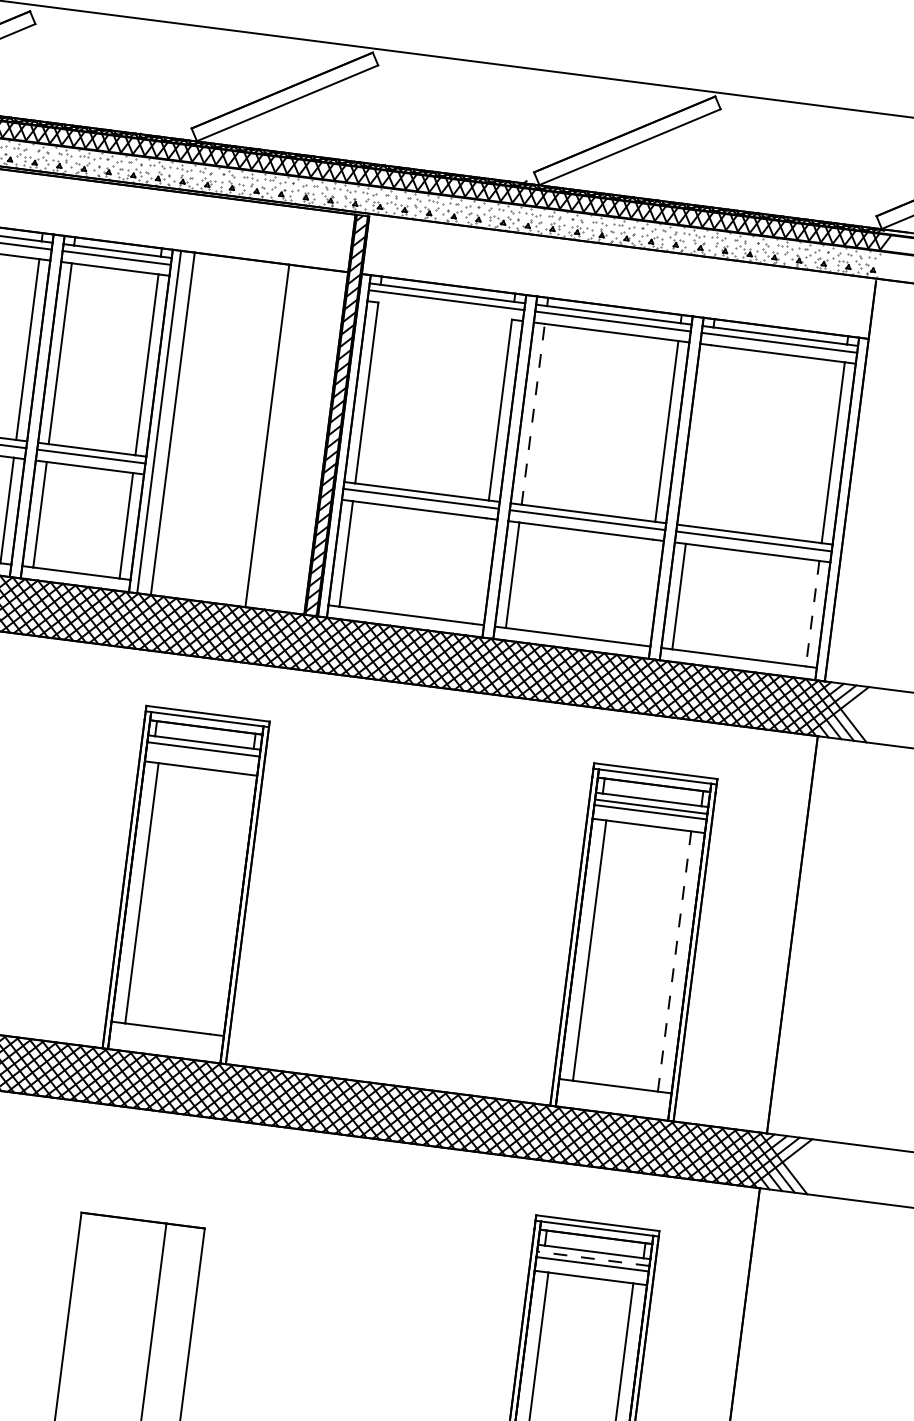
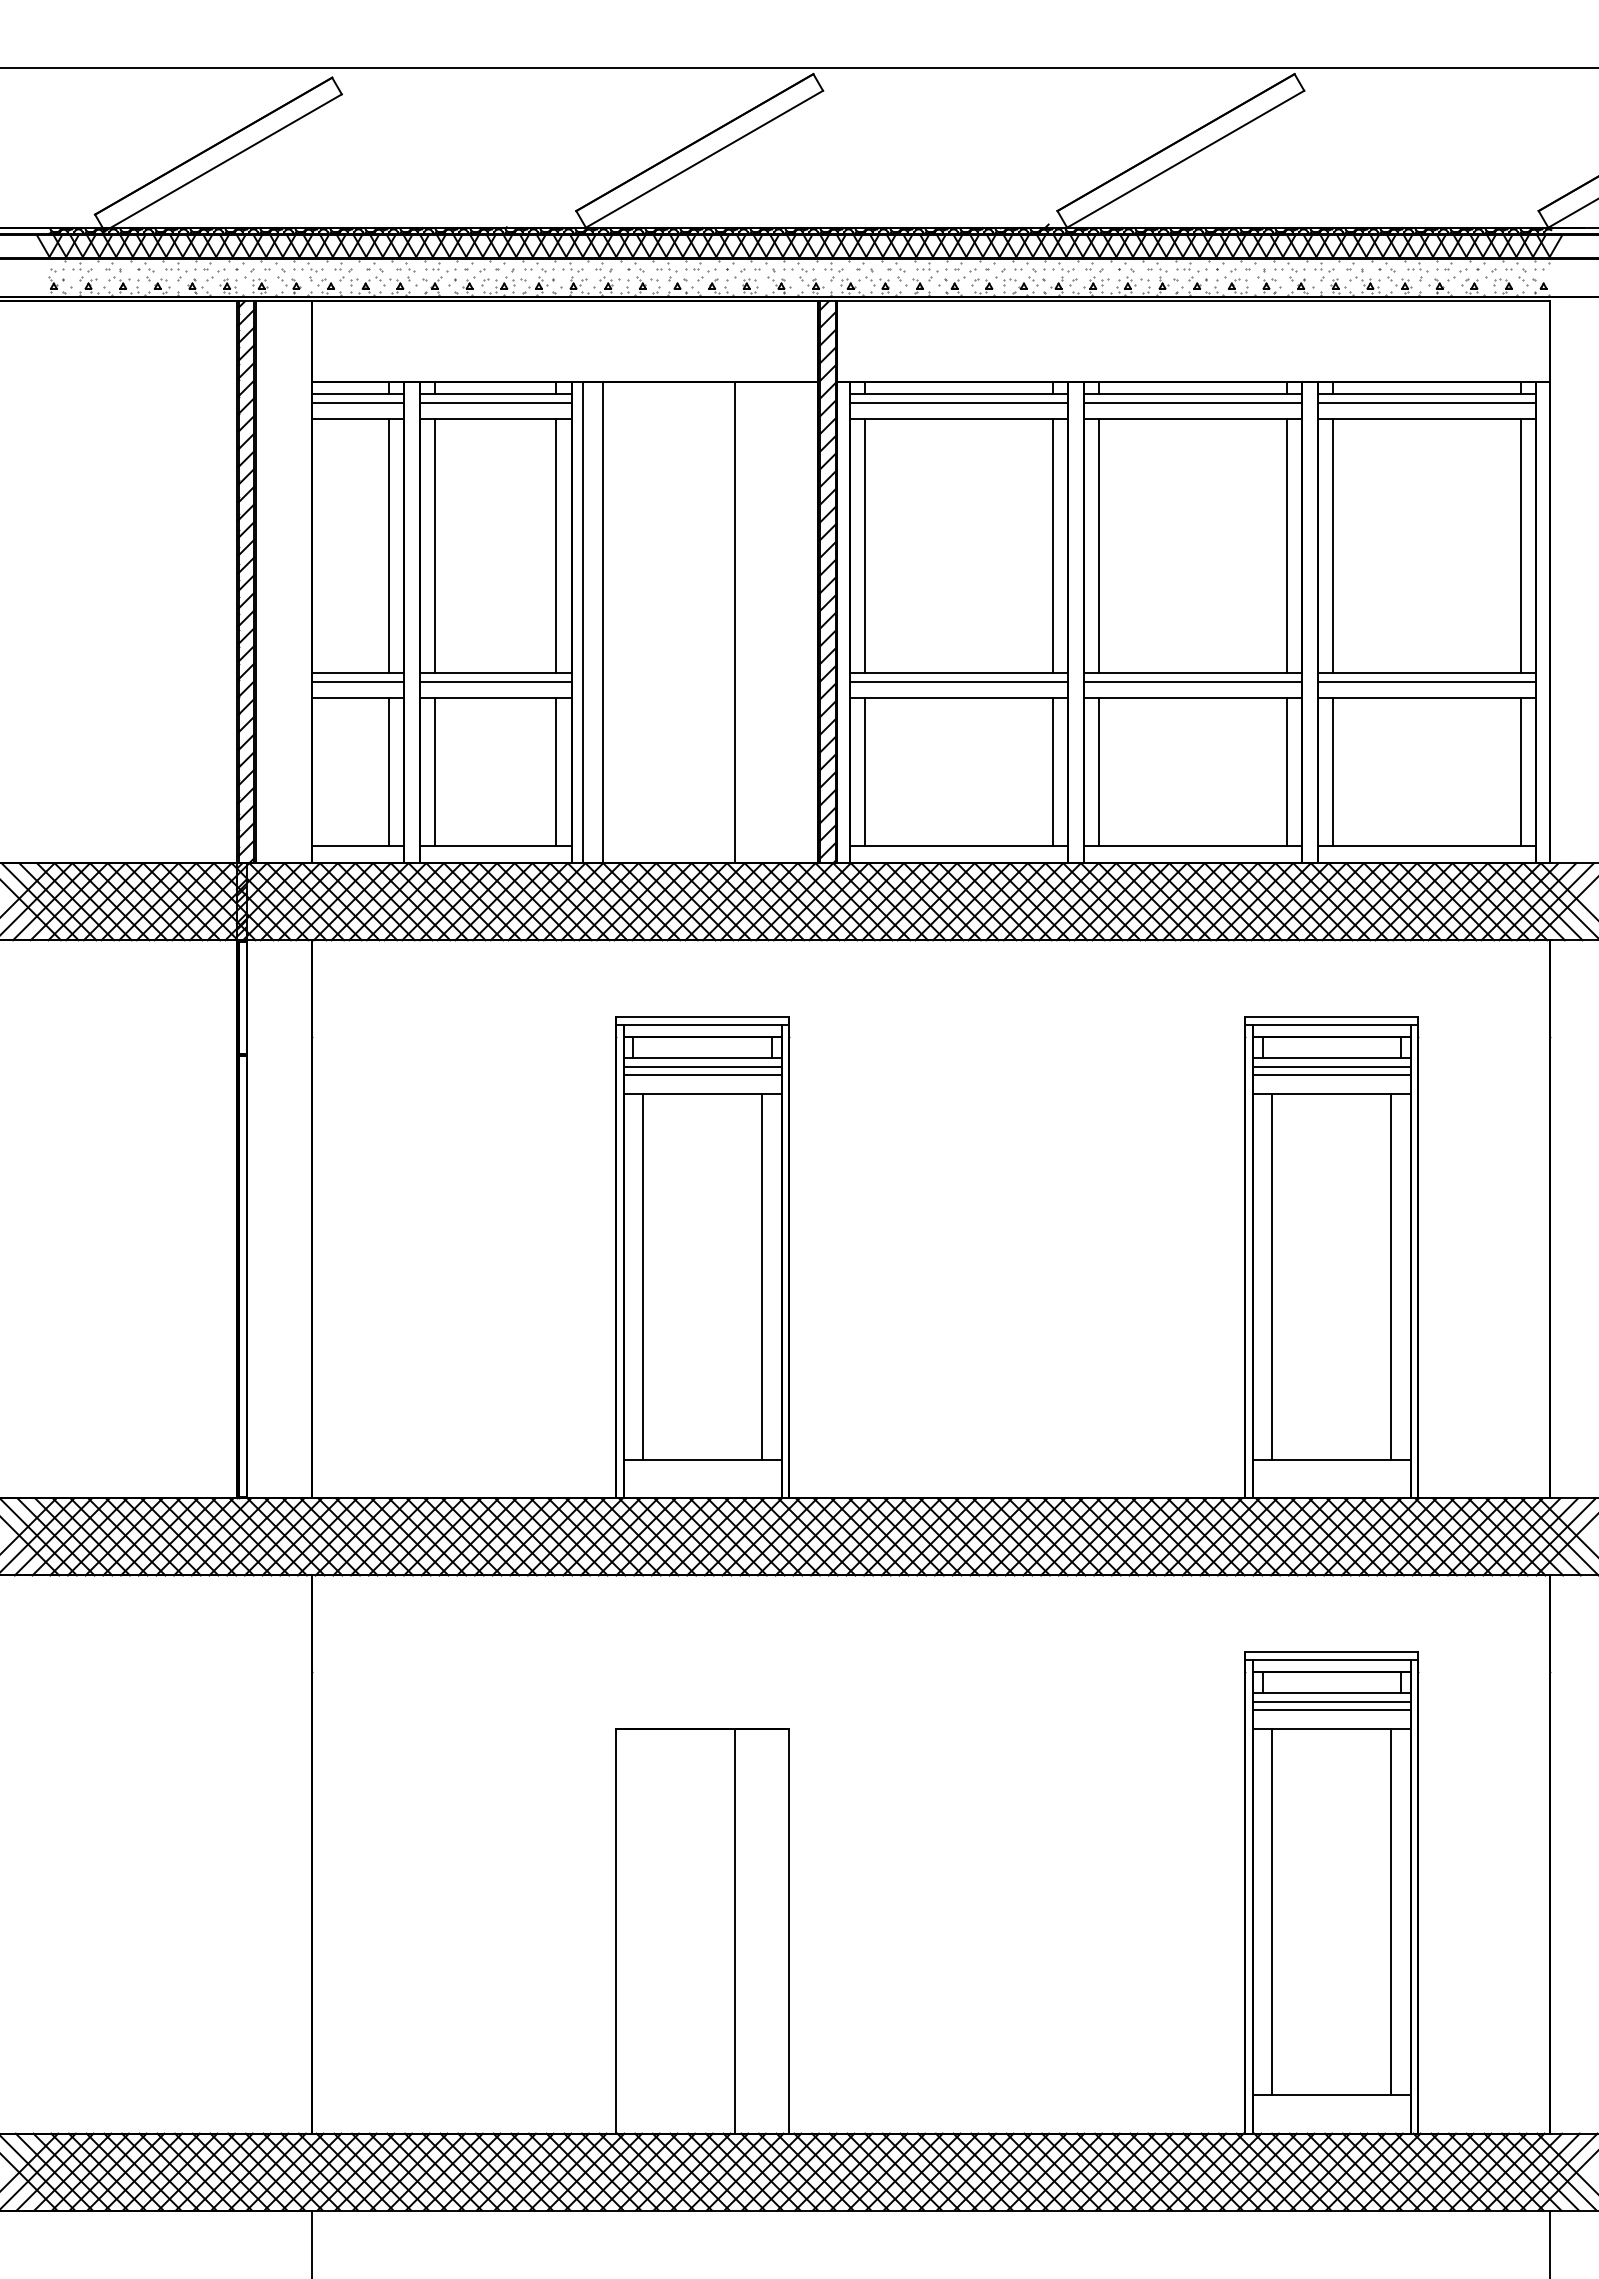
line: (622, 249) -> (1193, 301), added
line: (445, 311) -> (959, 418), added
line: (533, 414) -> (1099, 545), dashed -> solid
line: (700, 435) -> (1333, 545), added
line: (480, 570) -> (1053, 771), added
line: (645, 592) -> (1286, 771), added
line: (812, 614) -> (1520, 772), dashed -> solid
line: (202, 755) -> (702, 1075), added
line: (227, 903) -> (762, 1276), added
line: (674, 961) -> (1391, 1277), dashed -> solid
line: (593, 1258) -> (1331, 1702), dashed -> solid

